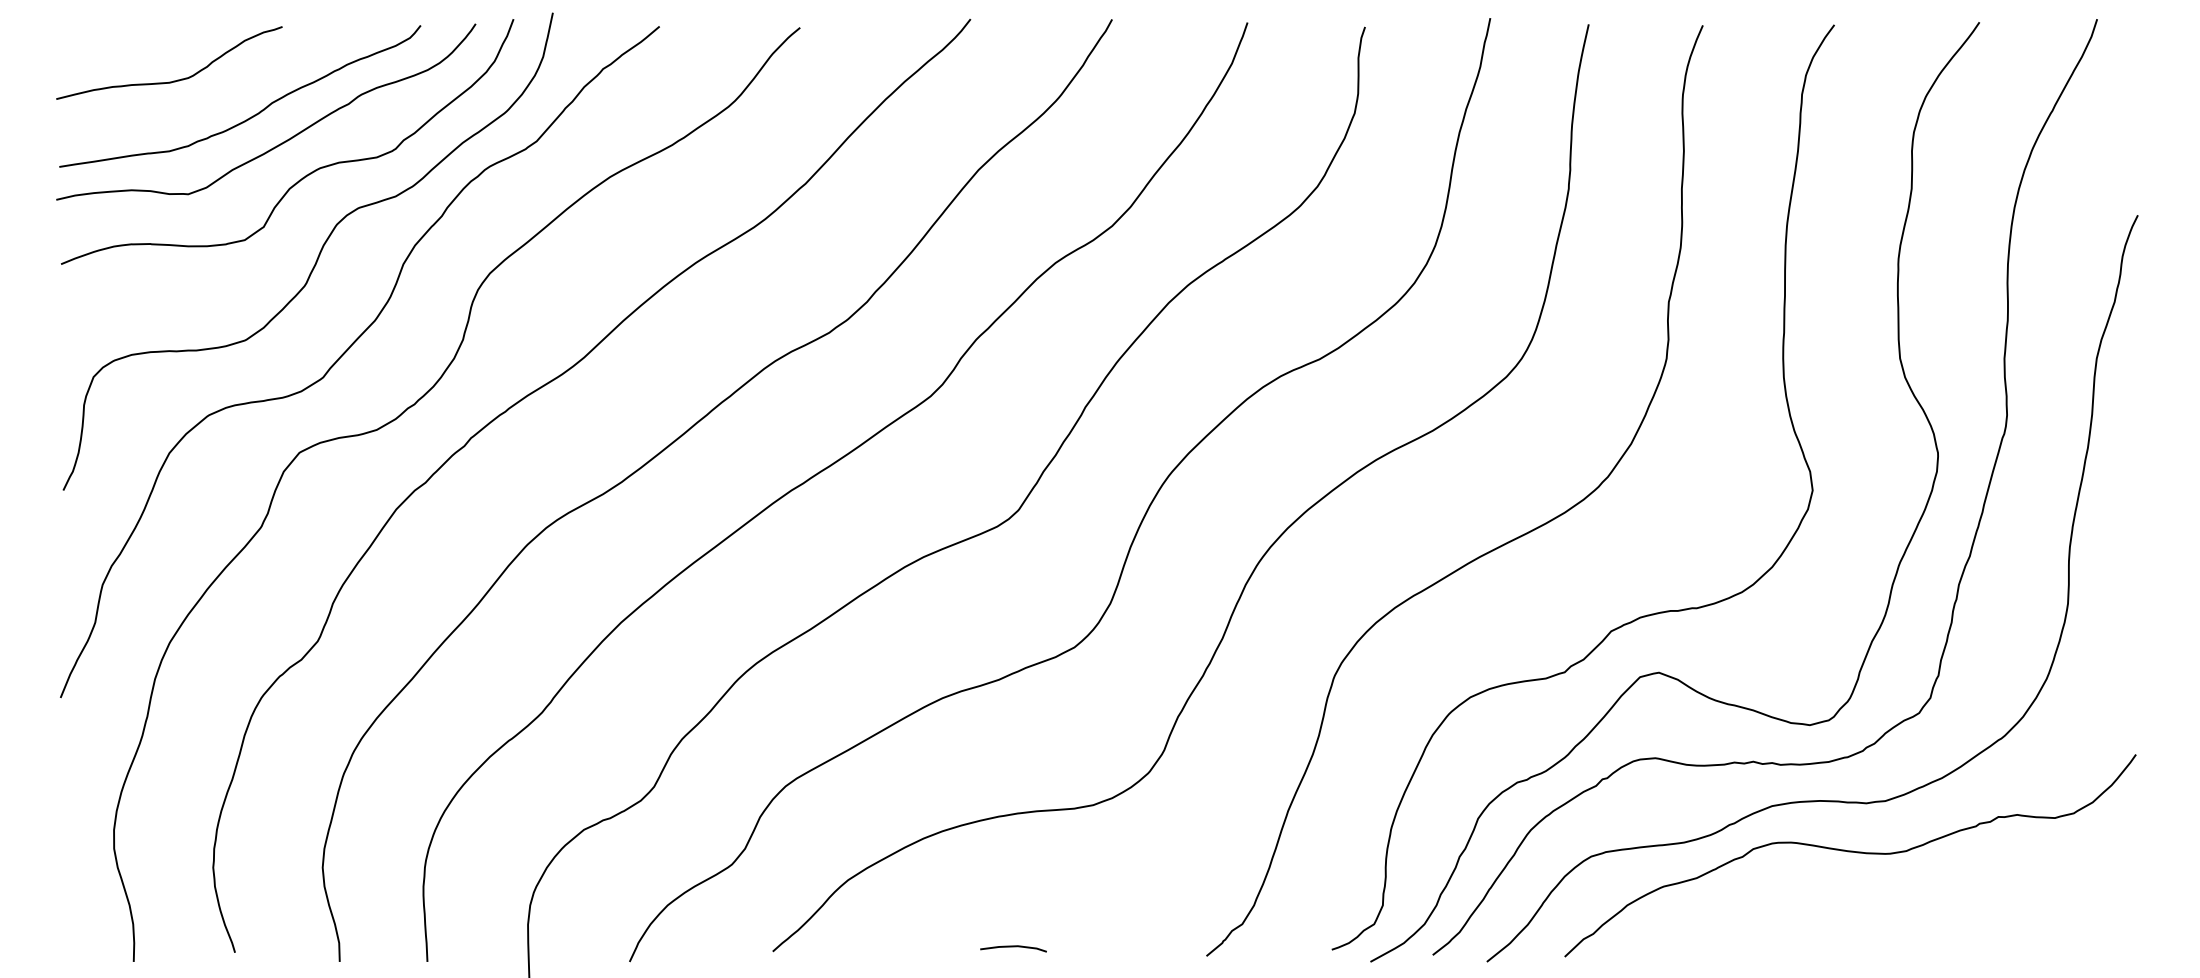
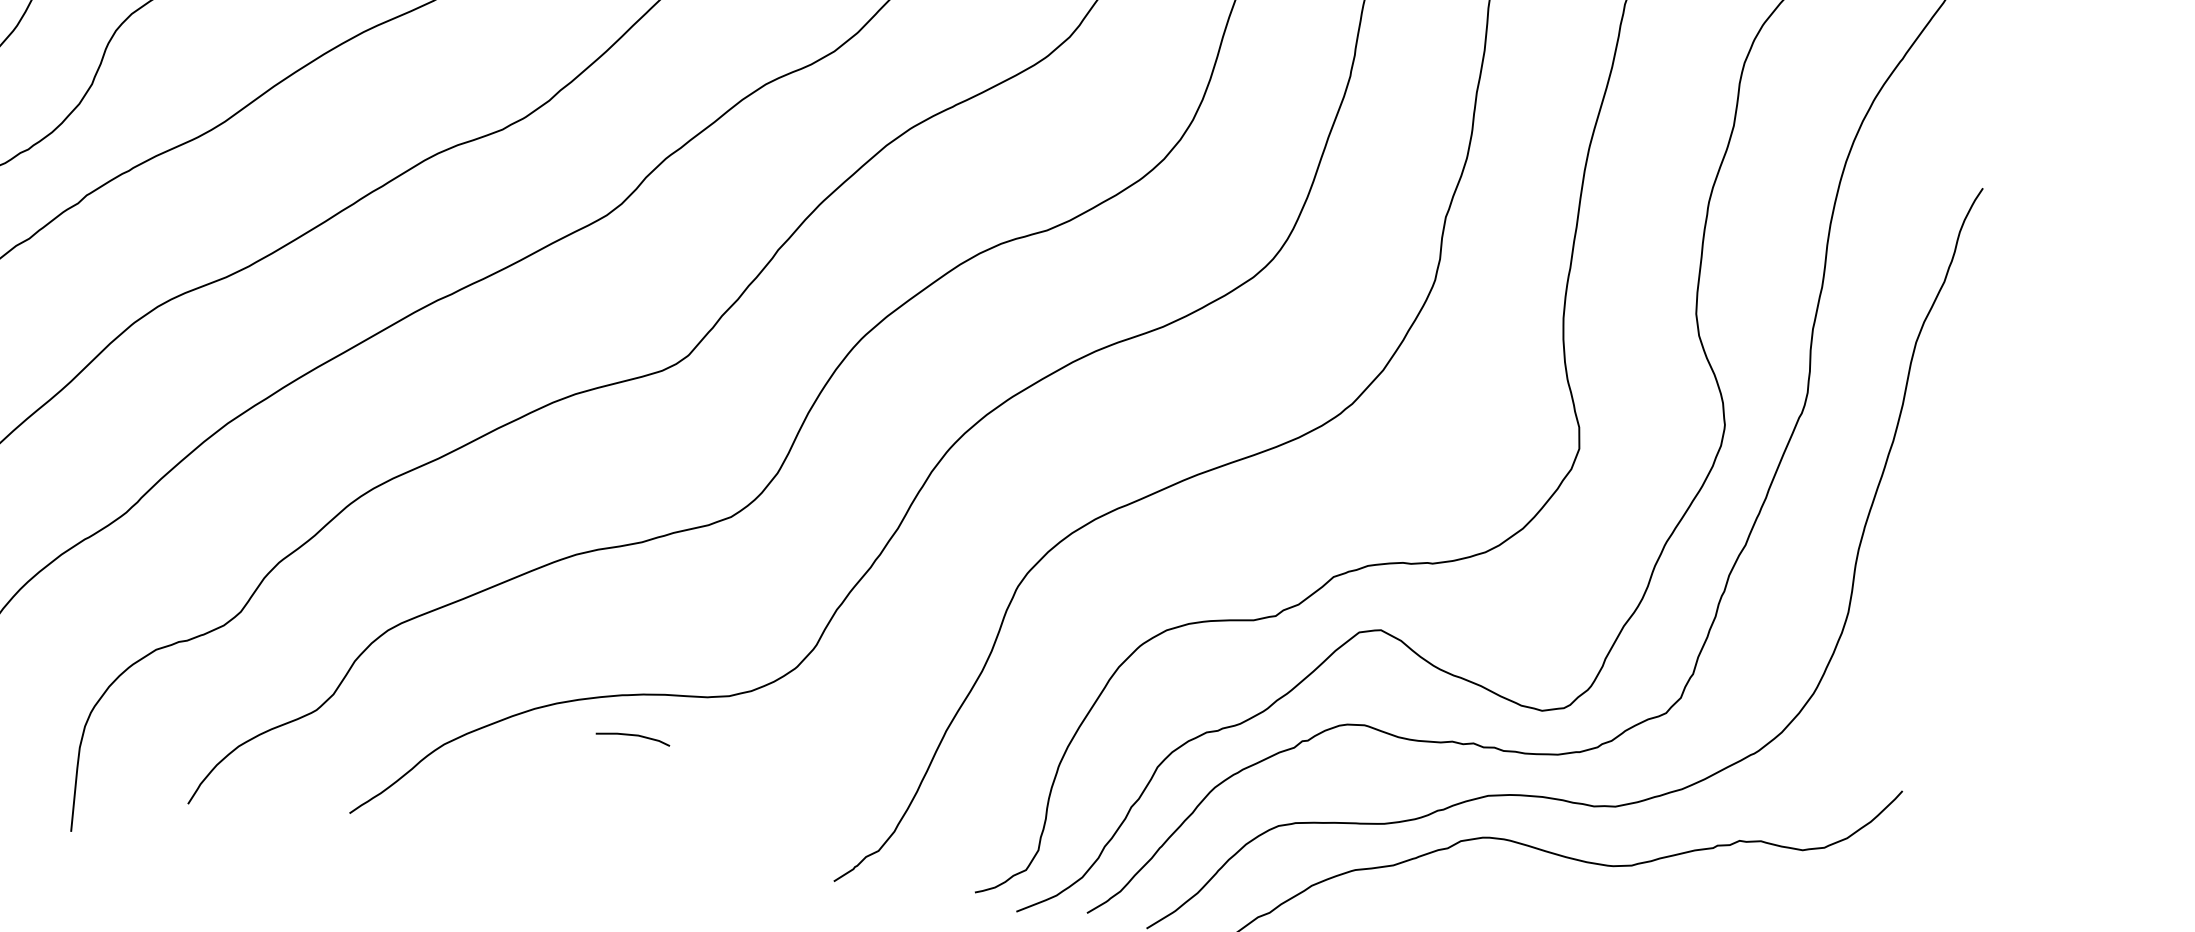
line: (1013, 947) -> (633, 736), moved

